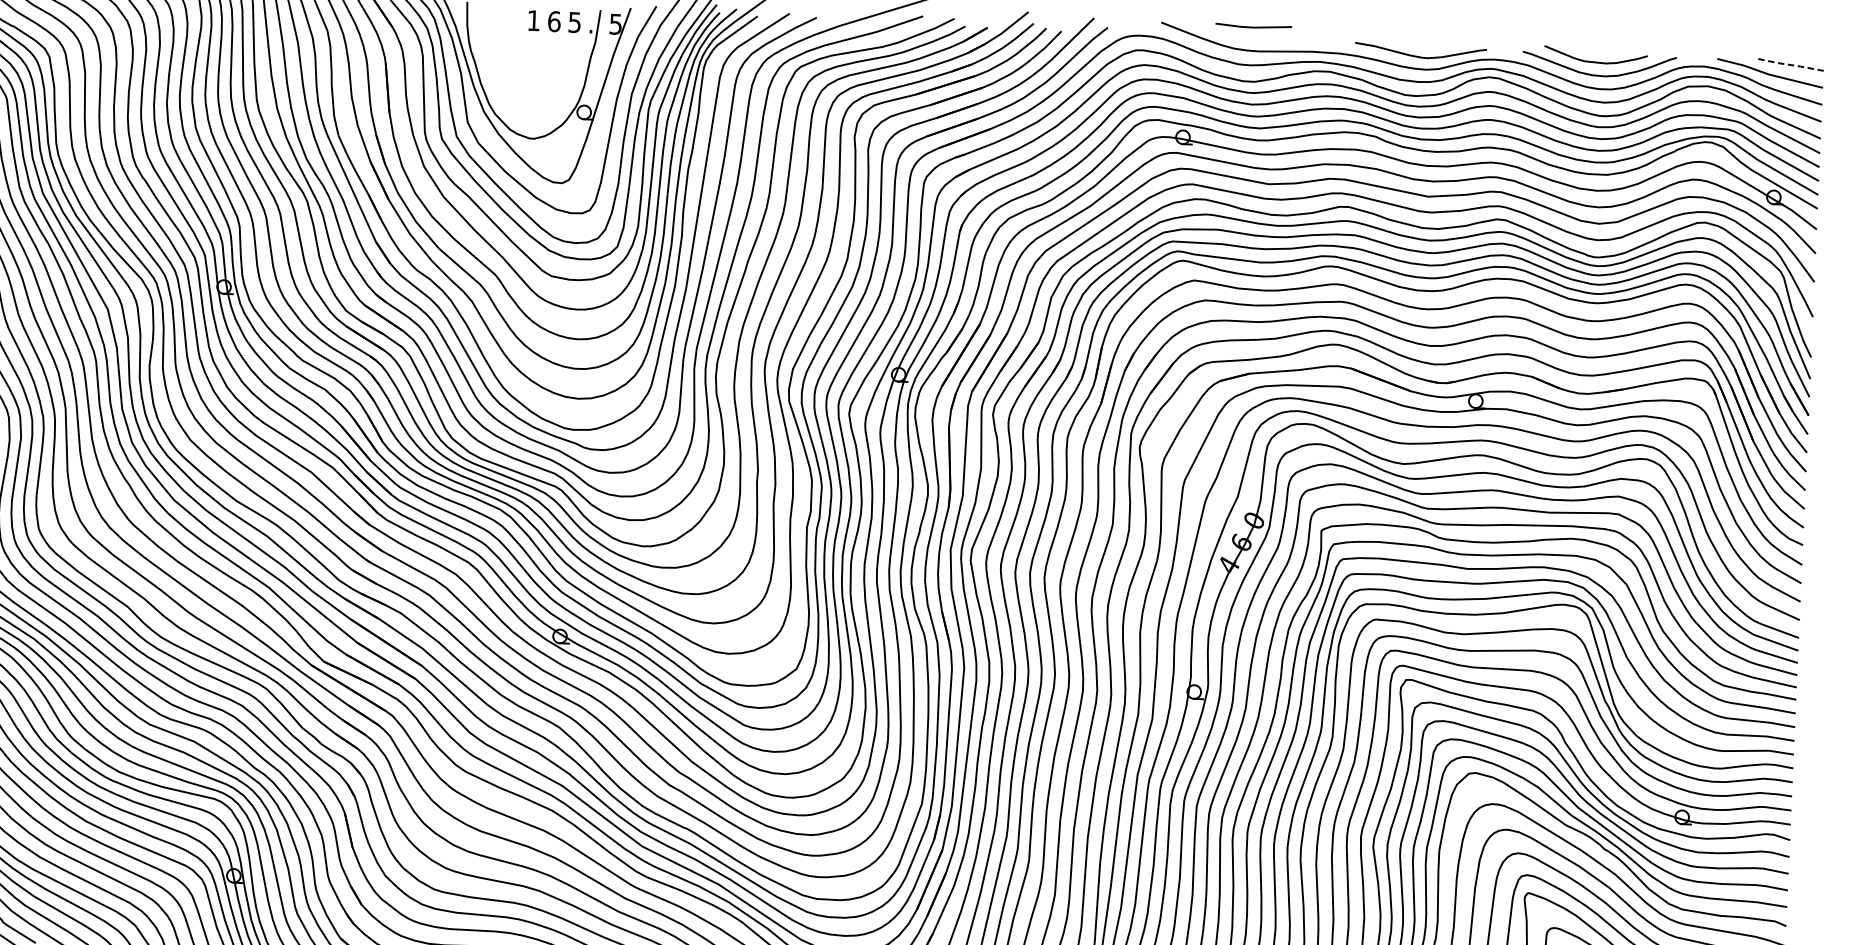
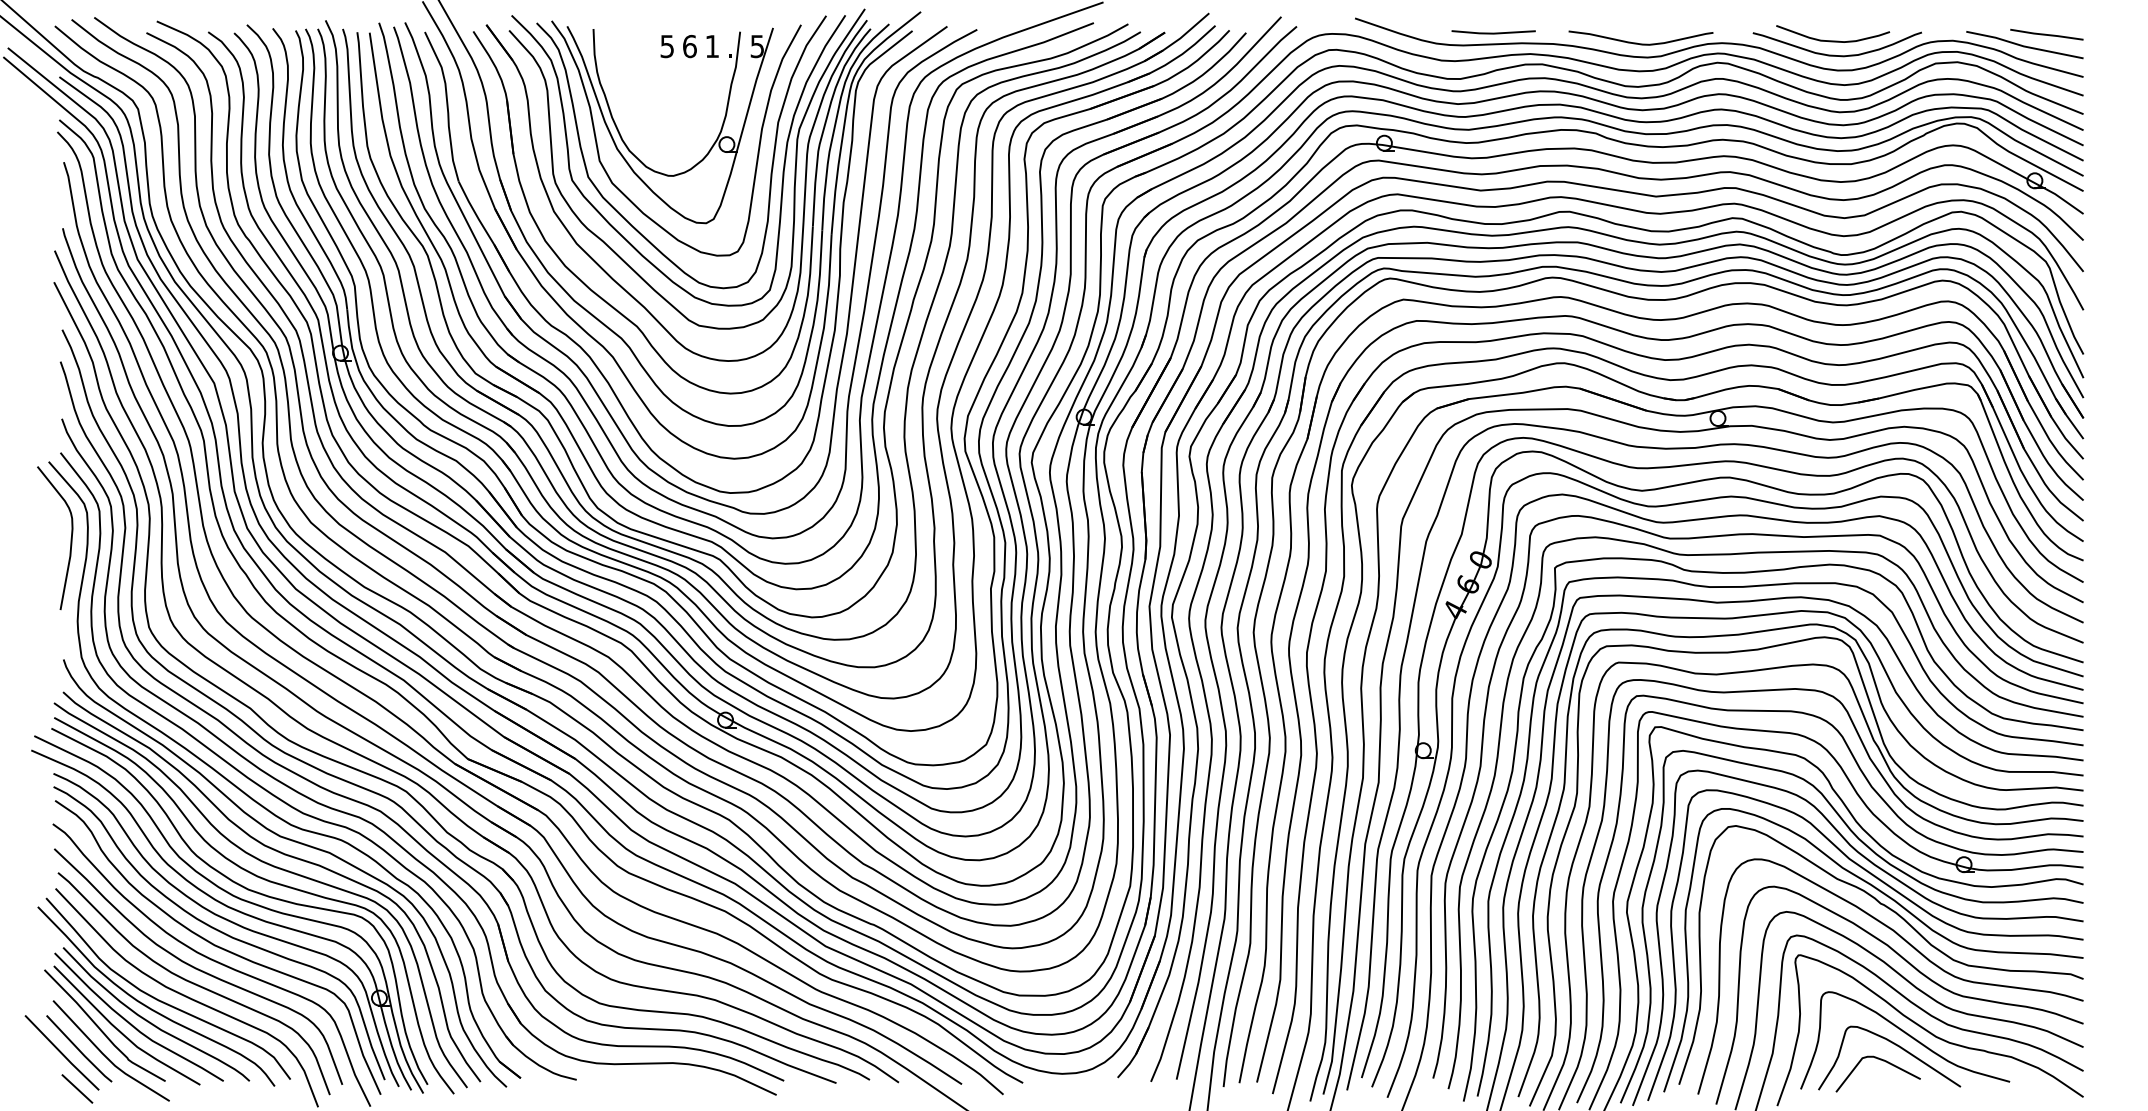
text: (533, 20) -> (666, 46), 1 -> 5
text: (574, 22) -> (711, 46), 5 -> 1
line: (1253, 26) -> (1493, 32), moved
line: (1790, 64) -> (2046, 34), dashed -> solid

